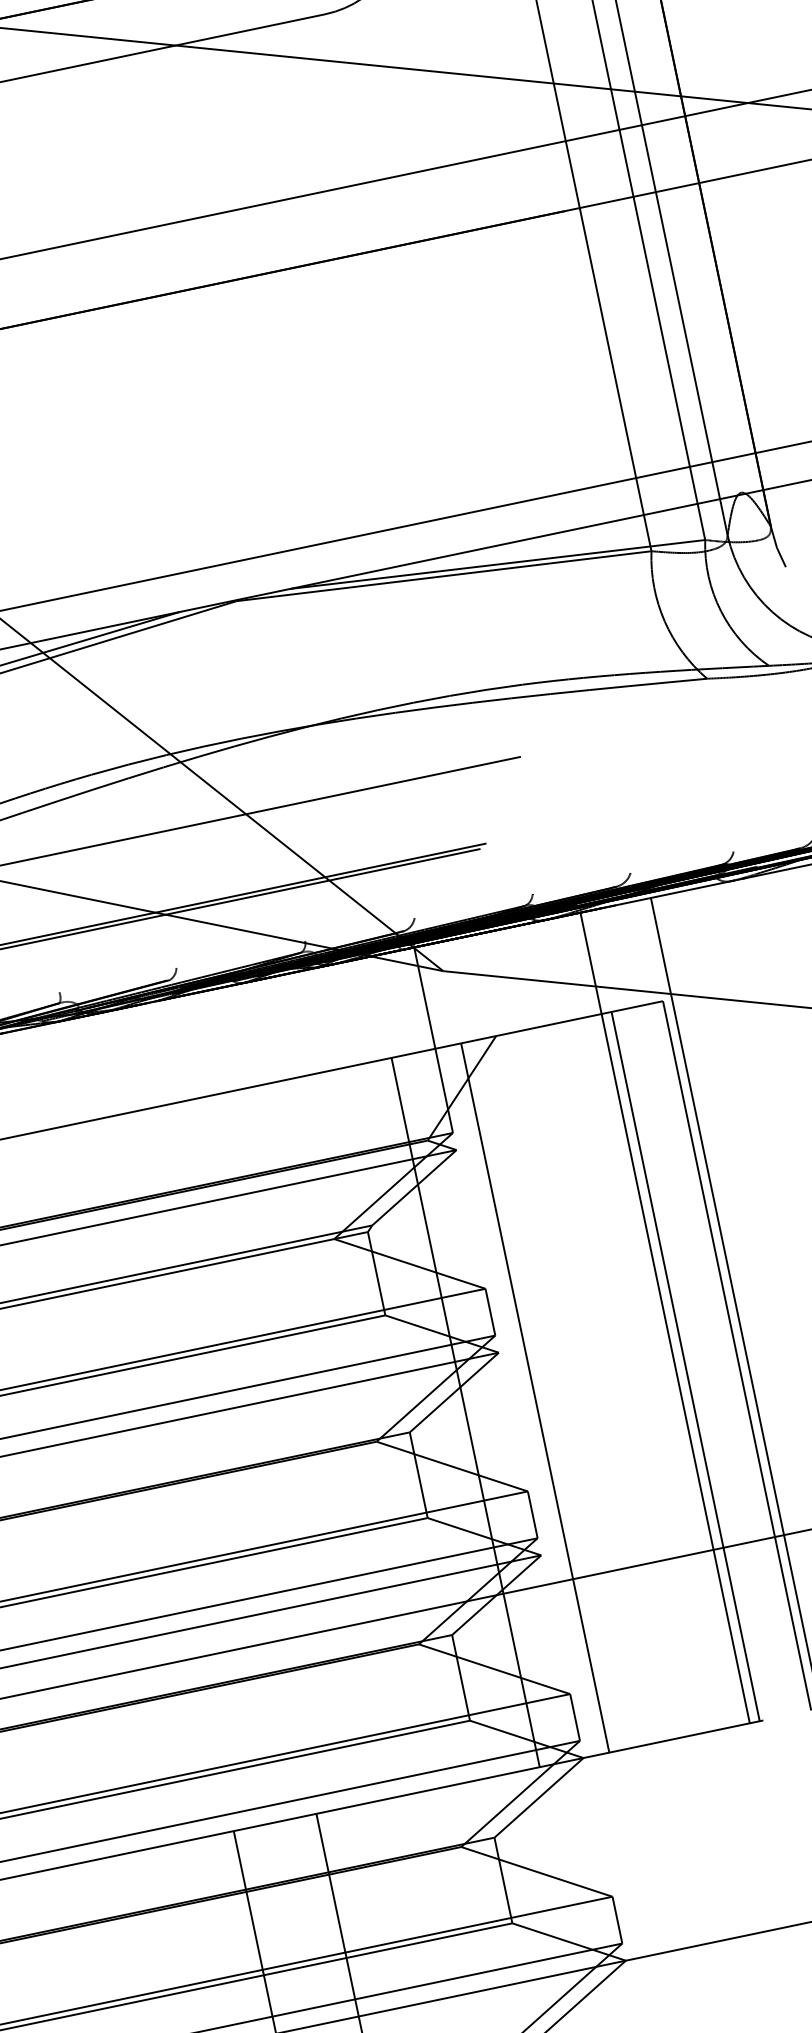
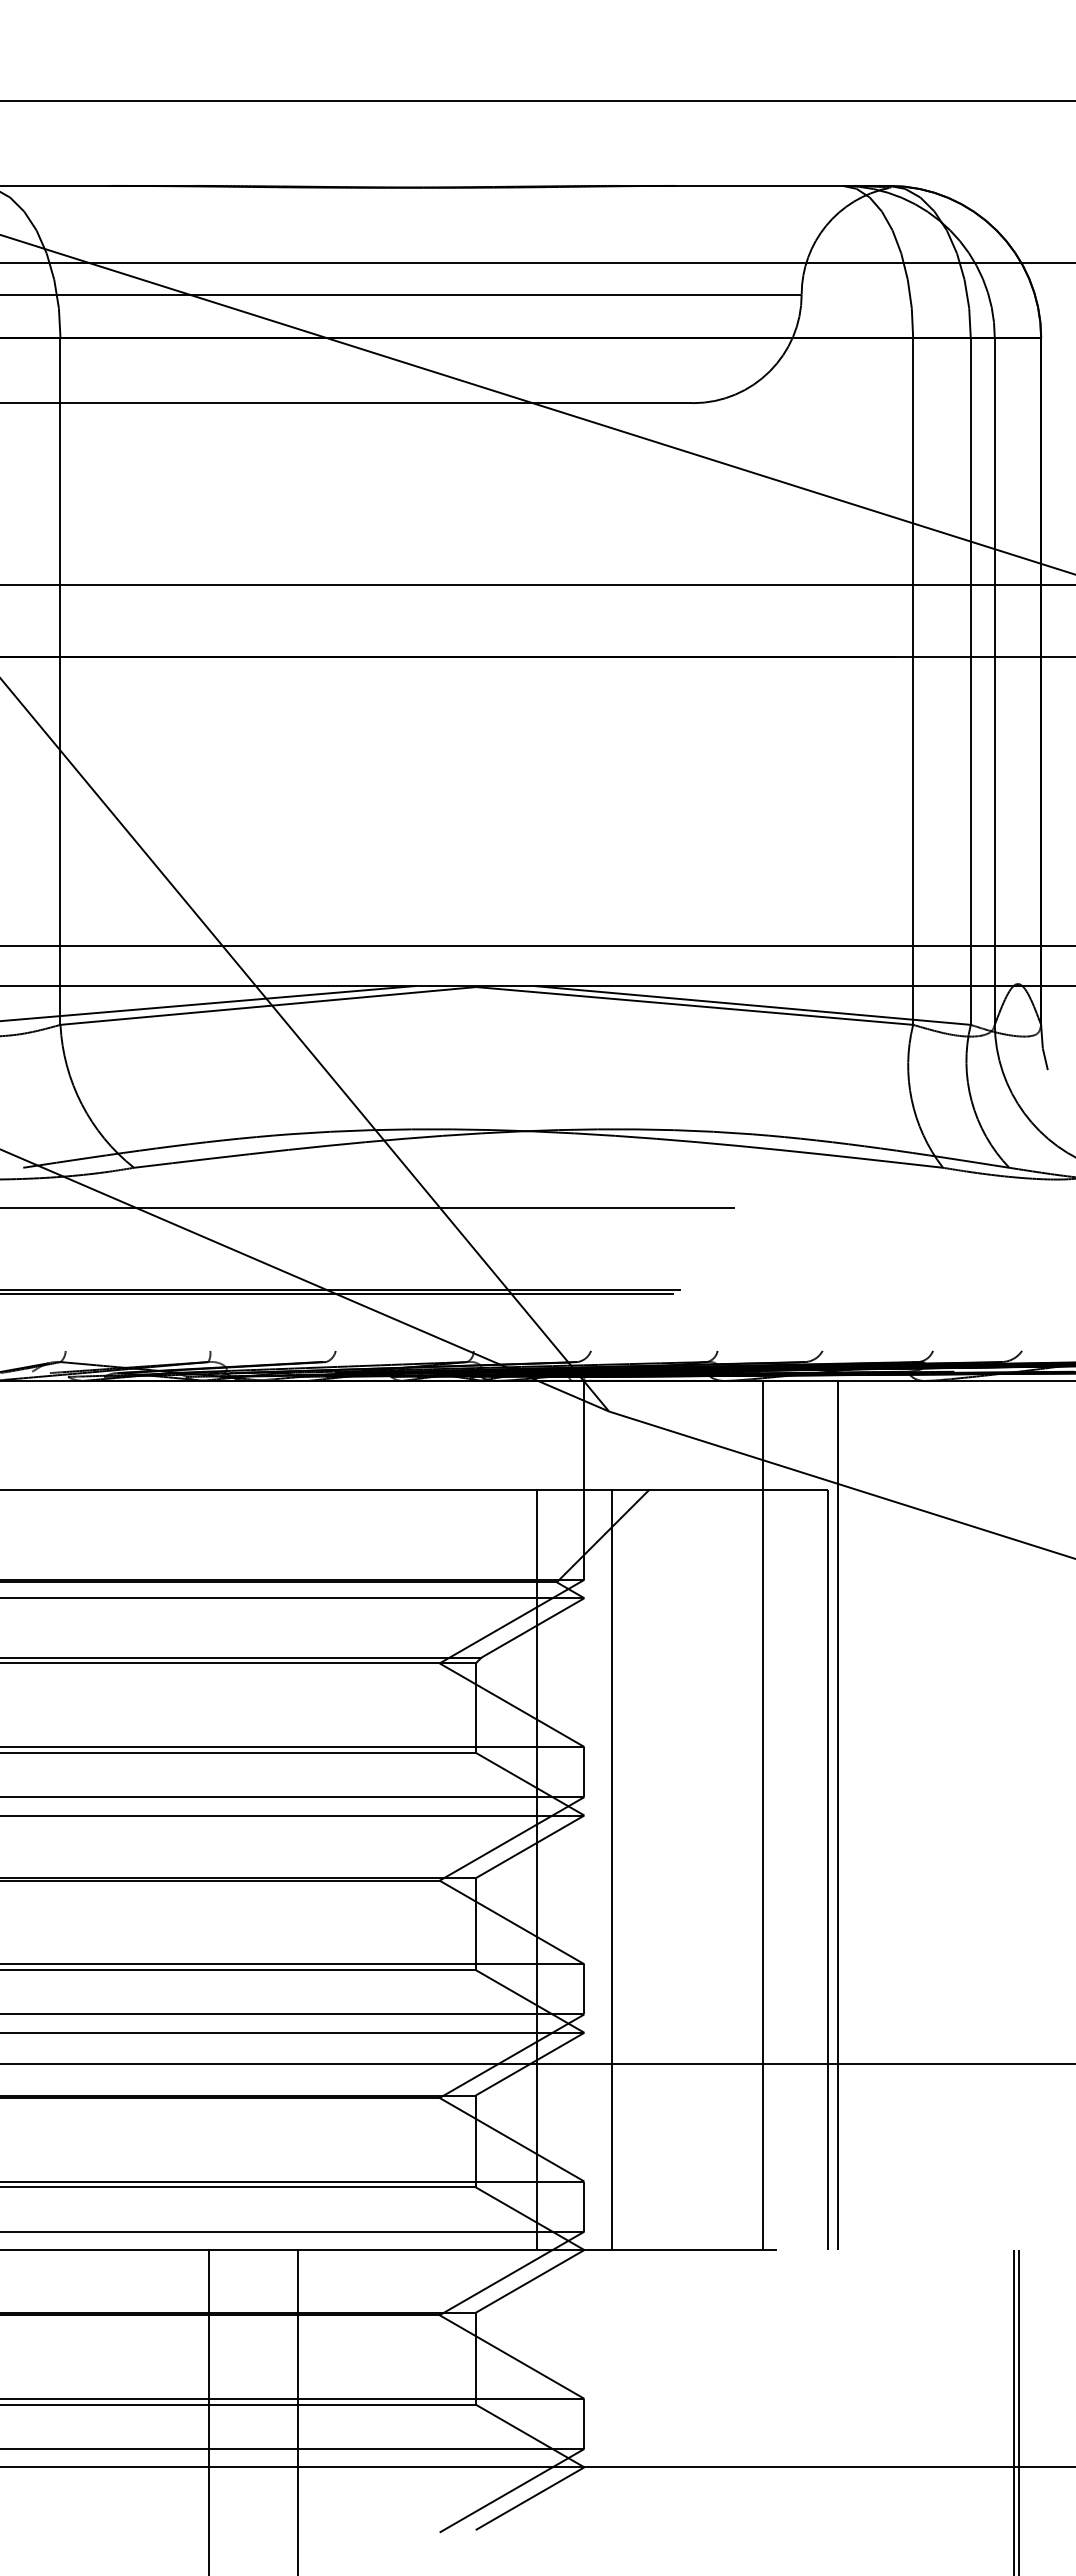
line: (685, 1366) -> (773, 1869), removed

